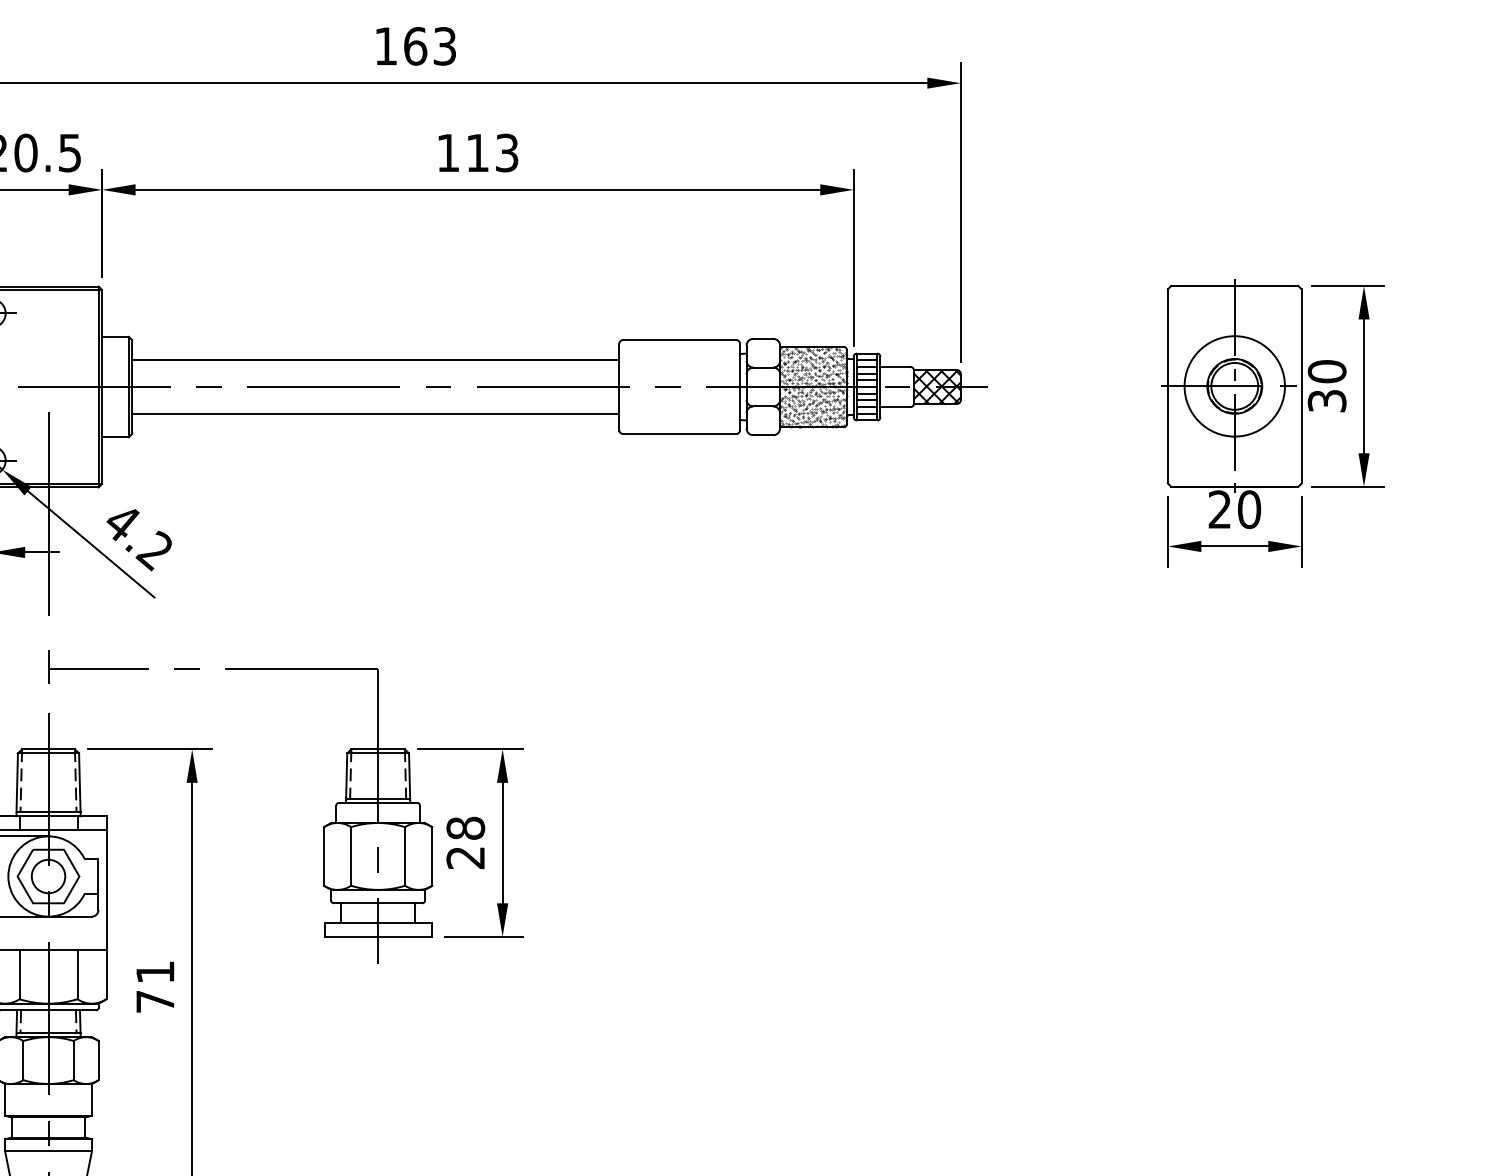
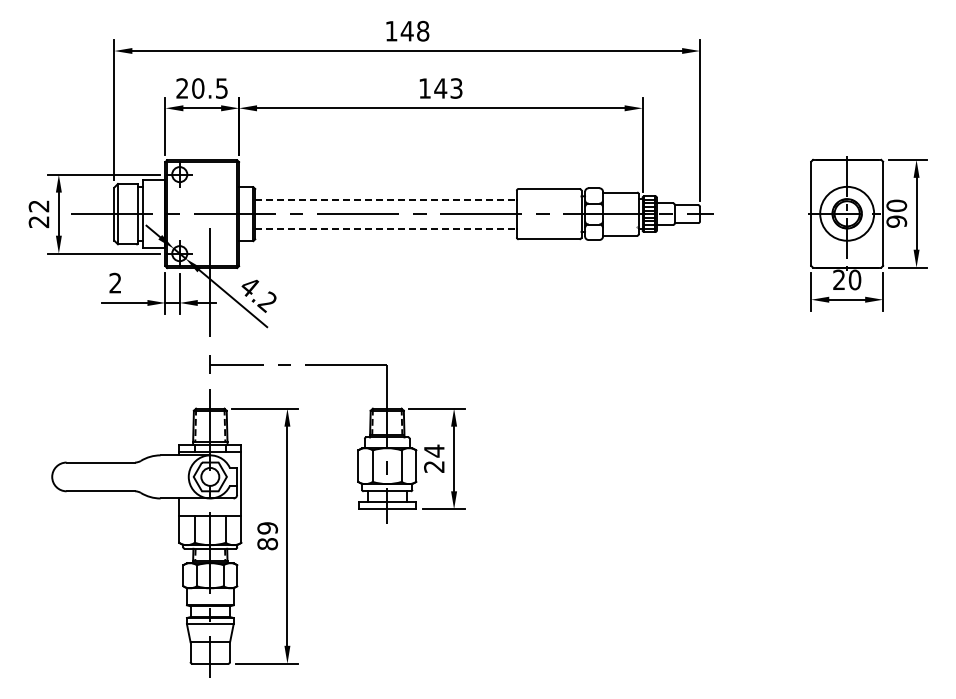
text: (428, 44) -> (414, 30), 163 -> 148
text: (477, 152) -> (440, 88), 113 -> 143
line: (376, 359) -> (386, 199), solid -> dashed
hatch: (812, 385) -> (620, 213), removed
hatch: (937, 387) -> (687, 214), removed
text: (1326, 400) -> (896, 221), 30 -> 90
line: (376, 413) -> (386, 228), solid -> dashed
text: (466, 827) -> (434, 450), 28 -> 24
text: (155, 987) -> (267, 536), 71 -> 89

